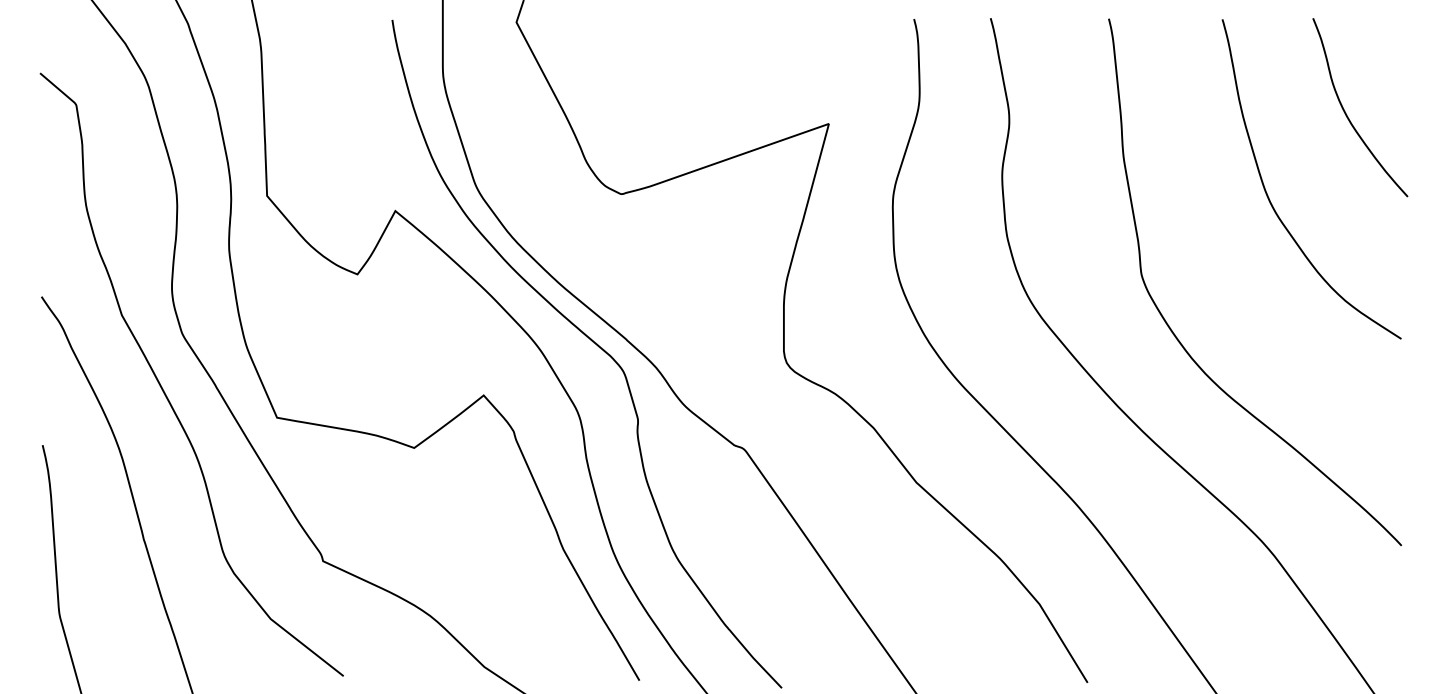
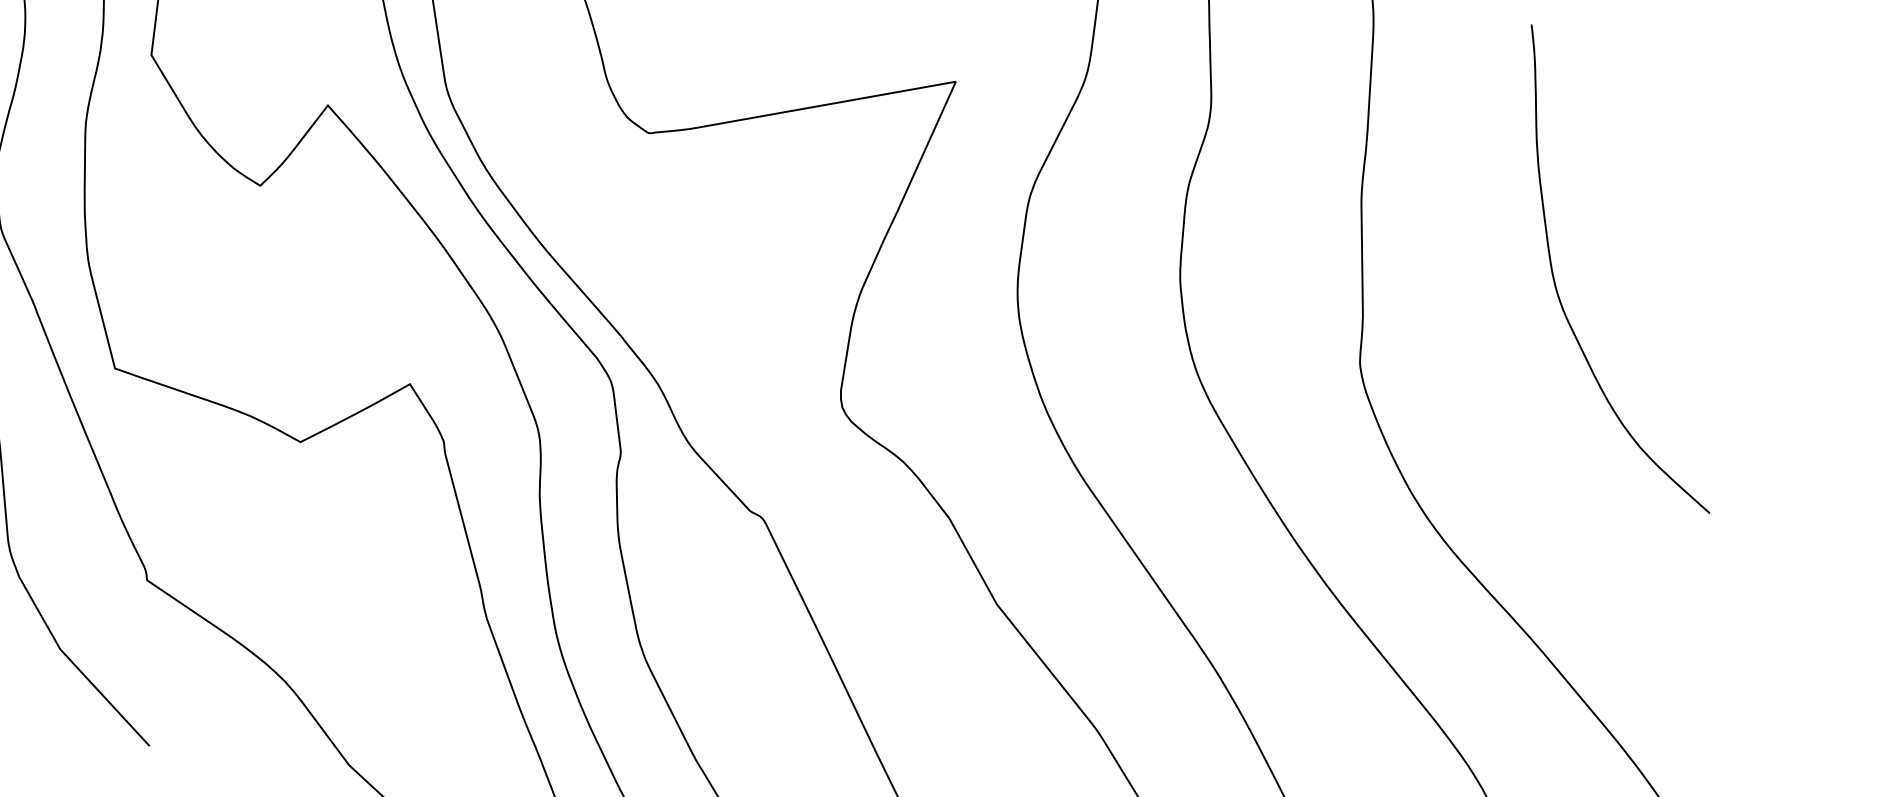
curve: (1348, 116) -> (1686, 189), removed

